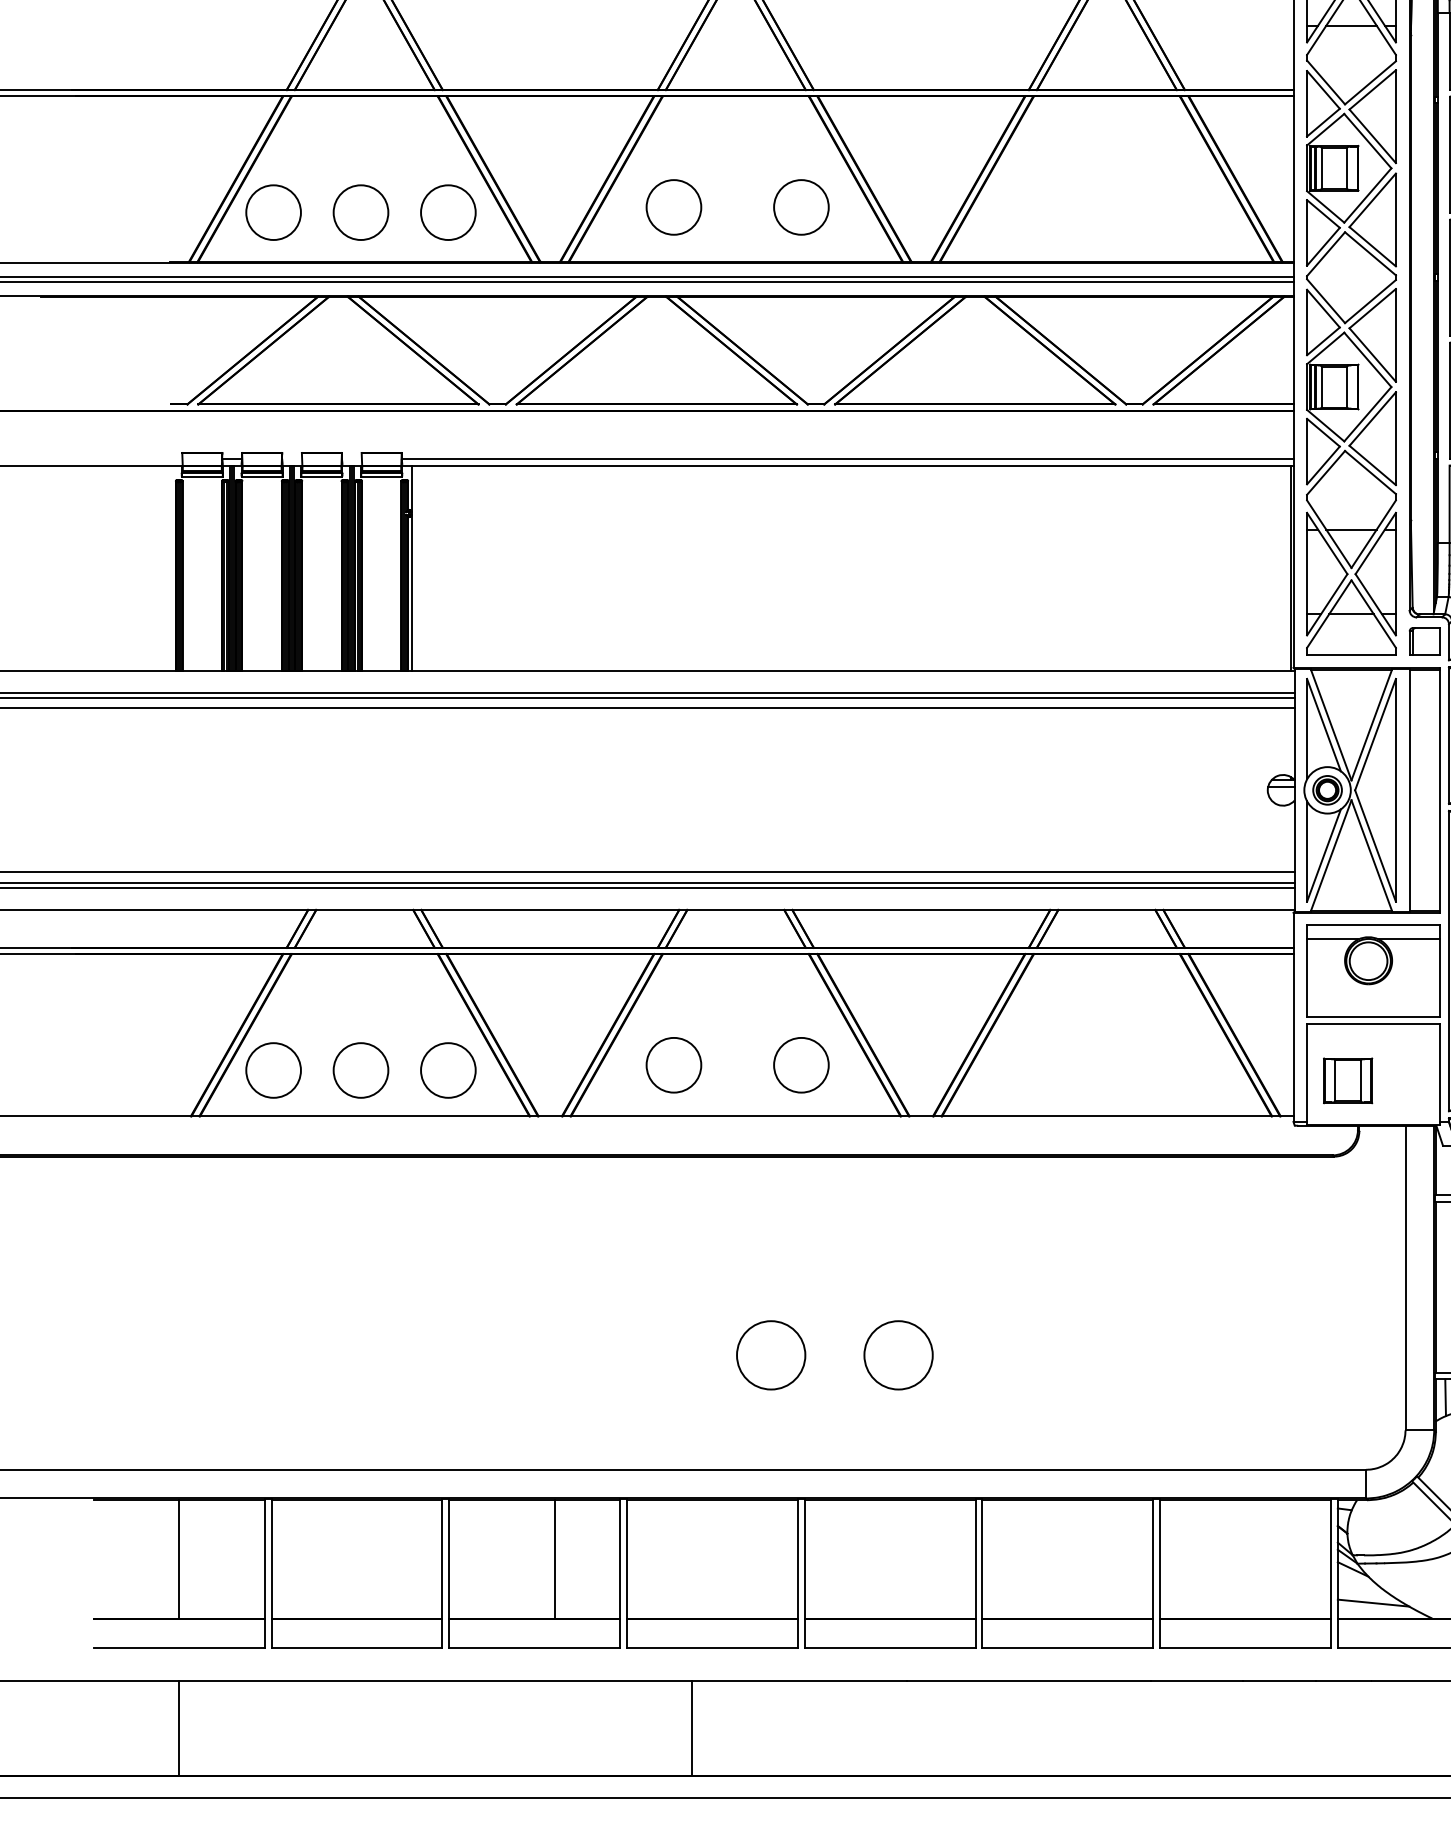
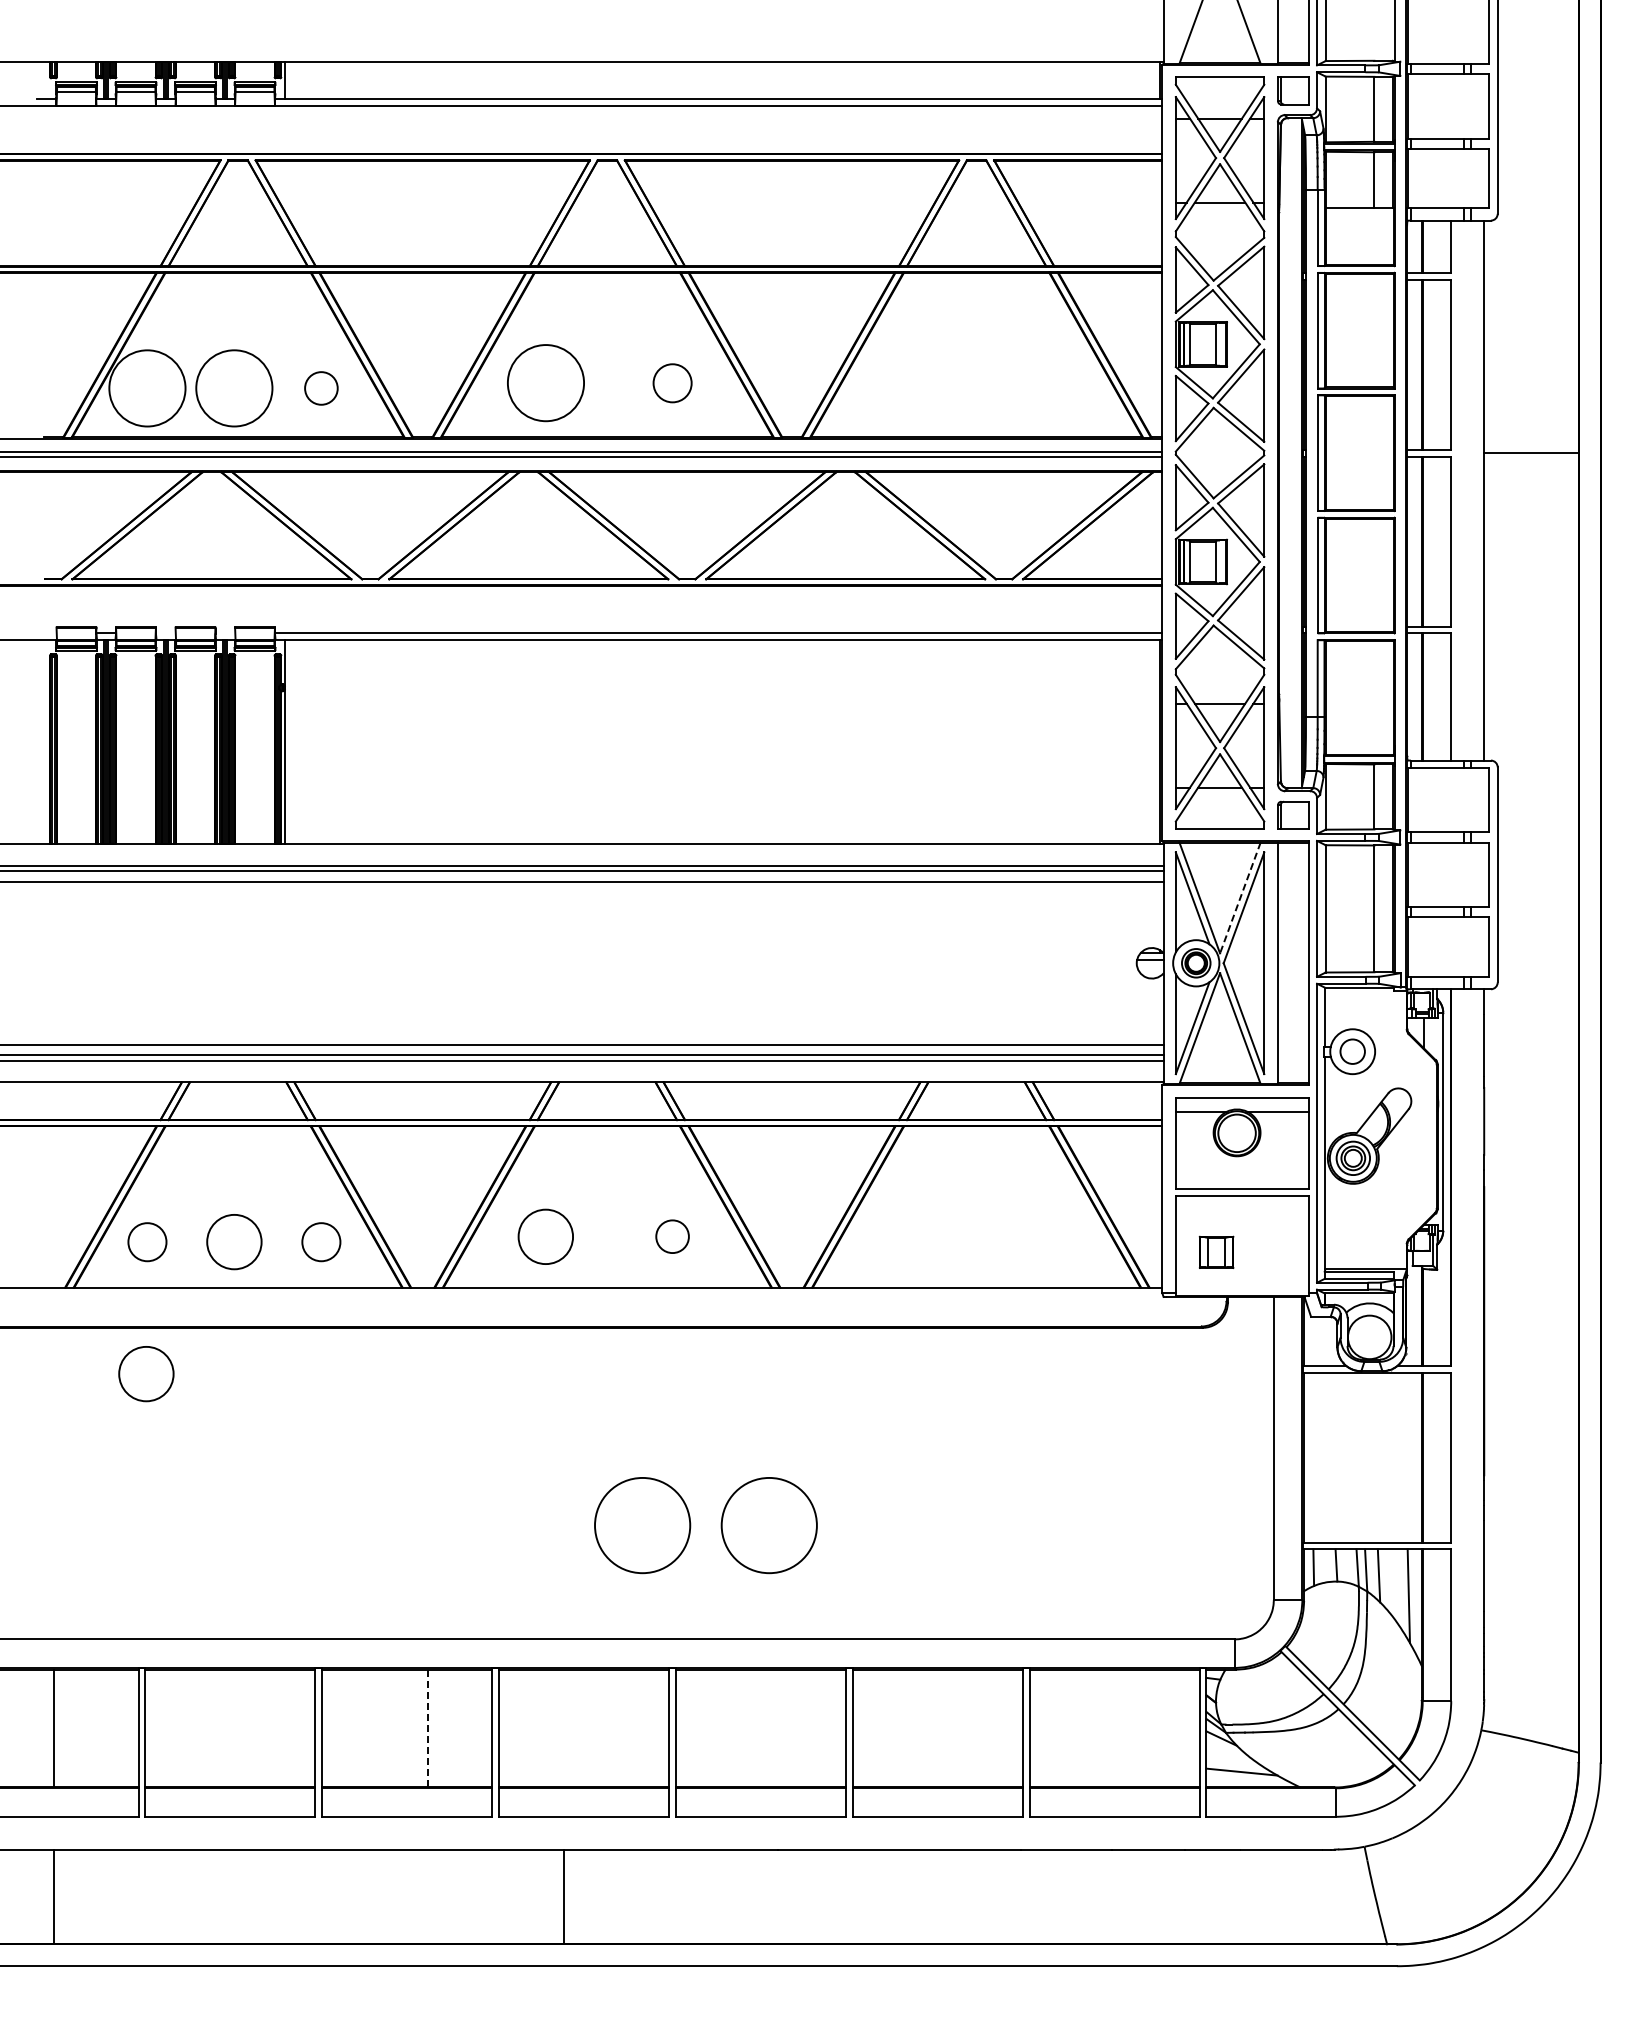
circle: (673, 207) -> (545, 383), size x1.4
circle: (801, 207) -> (672, 383), size x0.7
circle: (273, 212) -> (147, 388), size x1.4
circle: (361, 212) -> (234, 388), size x1.4
circle: (448, 212) -> (321, 388), size x0.6
line: (1372, 725) -> (1240, 898), solid -> dashed
circle: (801, 1064) -> (672, 1236), size x0.6
circle: (273, 1070) -> (147, 1242), size x0.7
circle: (448, 1070) -> (321, 1242), size x0.7
part: (1347, 1080) -> (1216, 1252), size x0.7
circle: (272, 1203) -> (146, 1374), added
circle: (771, 1355) -> (642, 1525), size x1.4
circle: (898, 1355) -> (769, 1525), size x1.4
line: (555, 1559) -> (427, 1728), solid -> dashed

